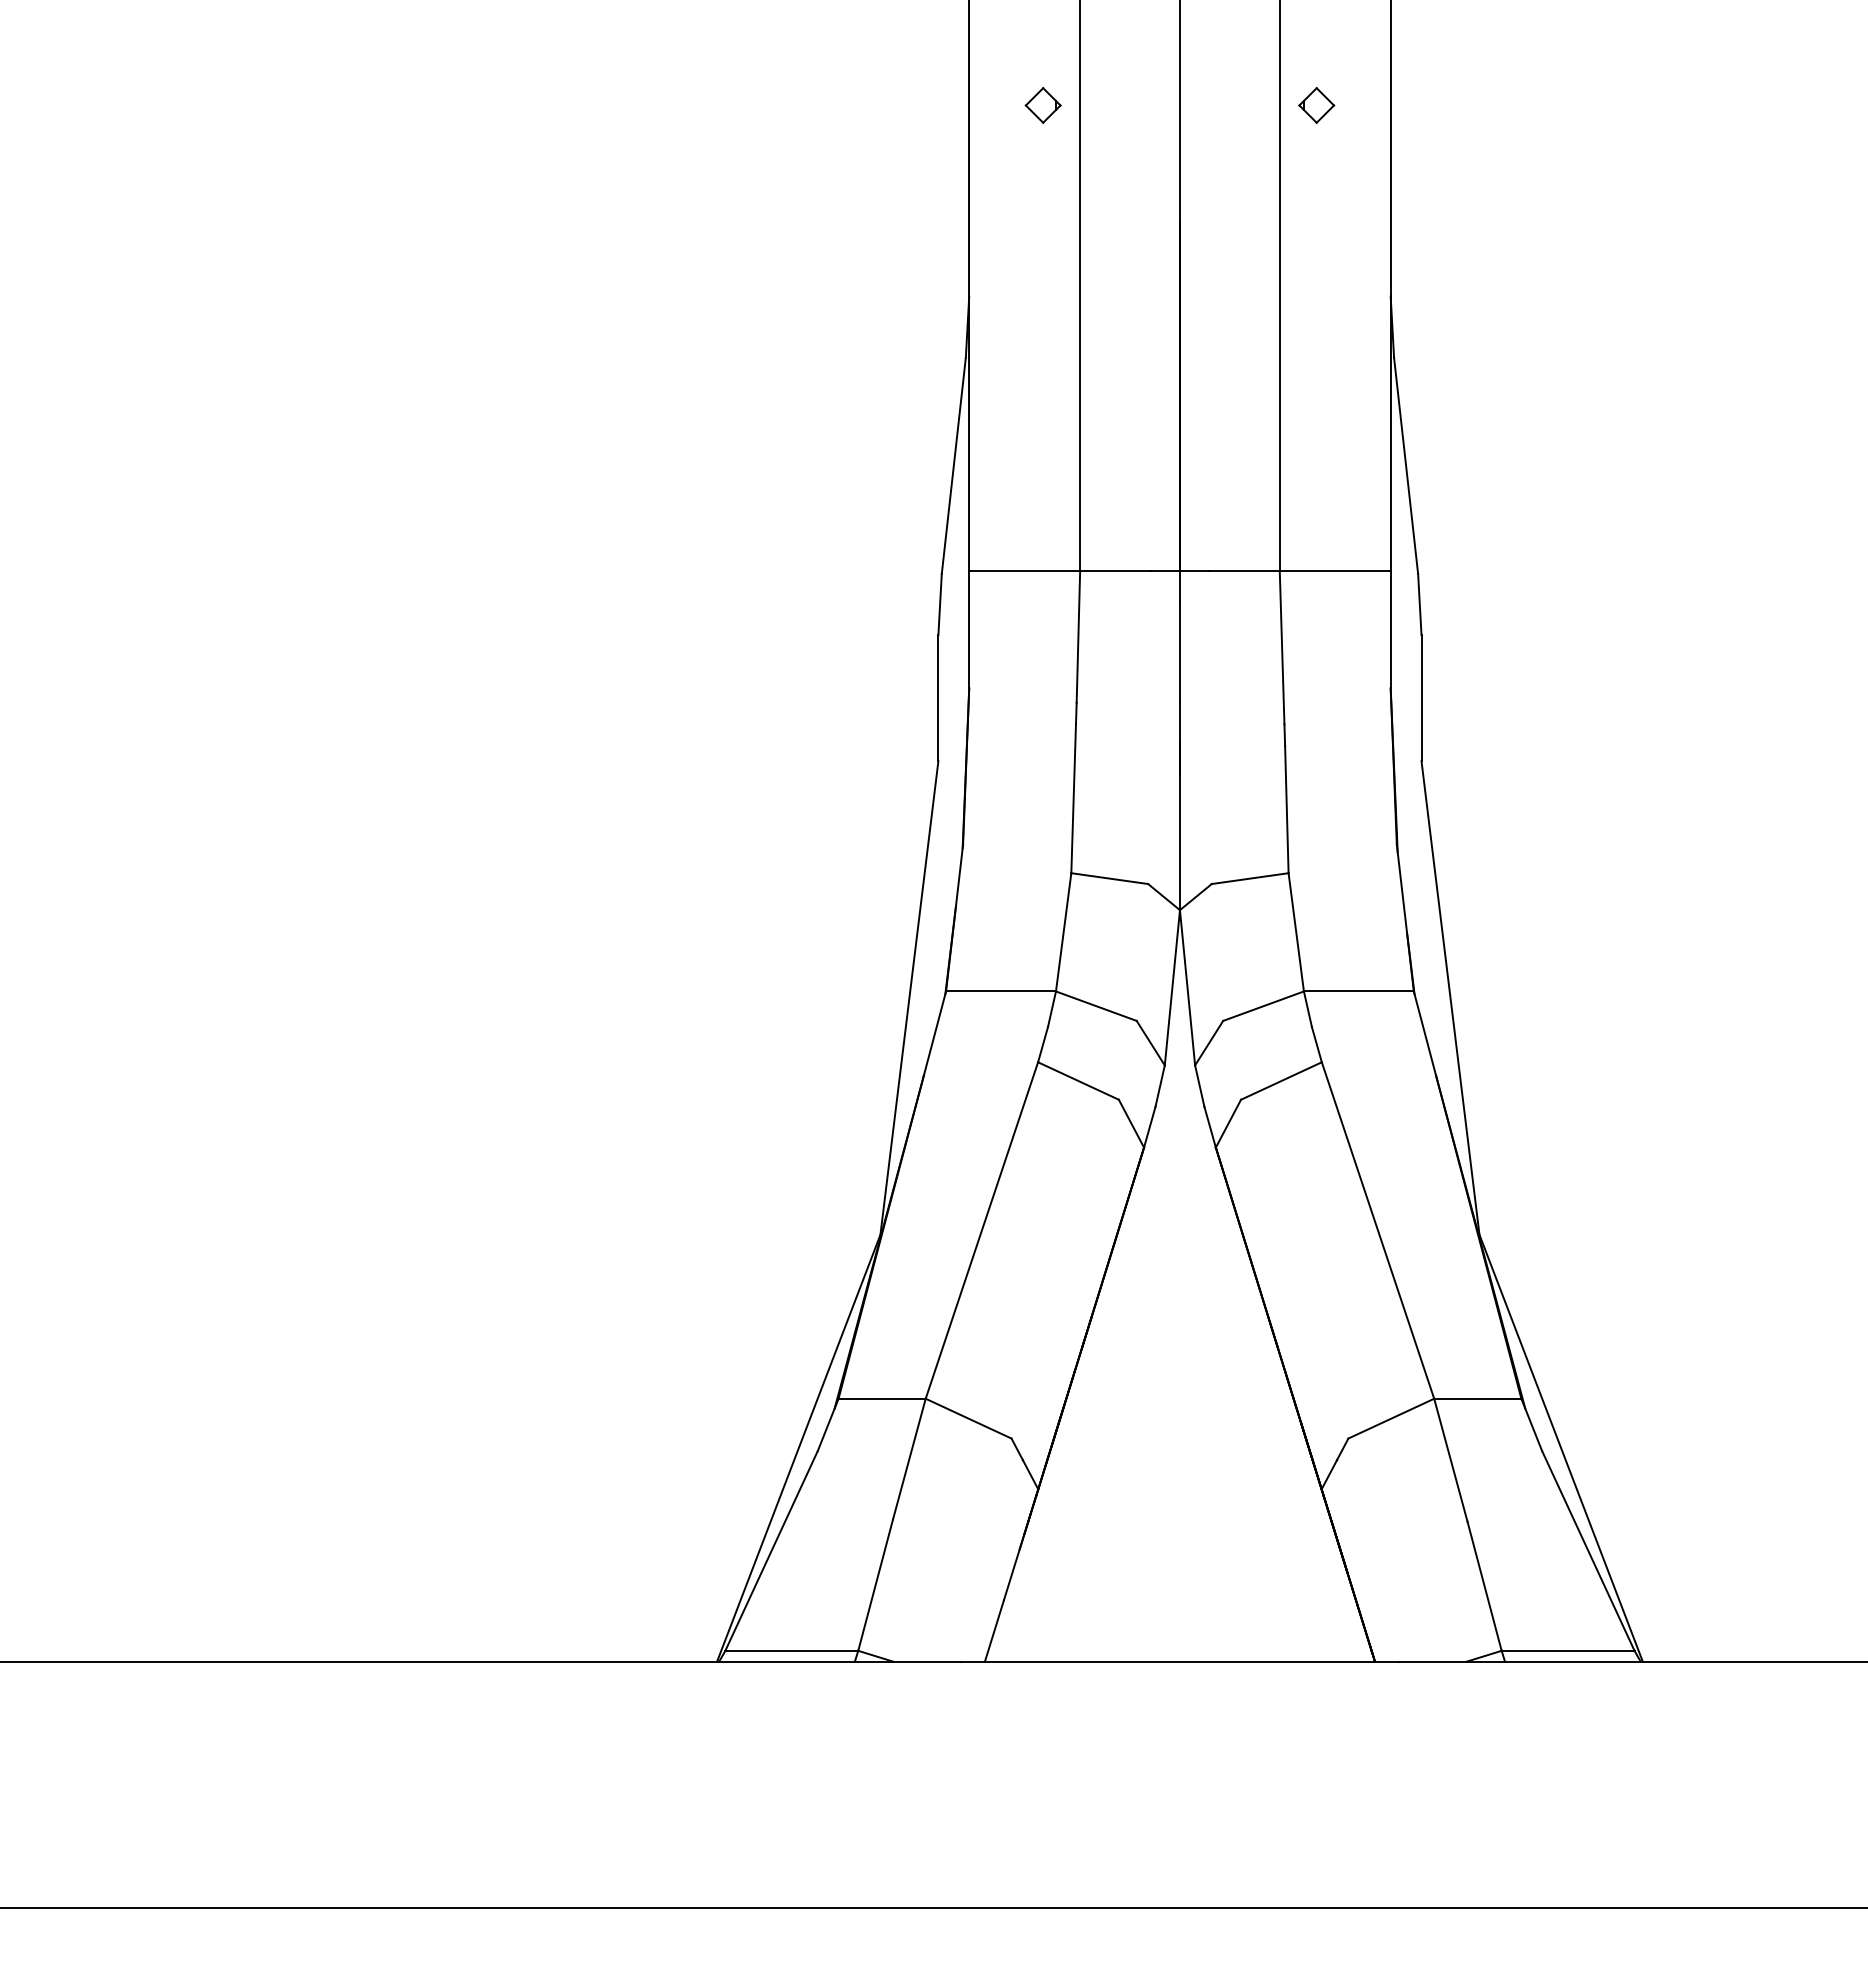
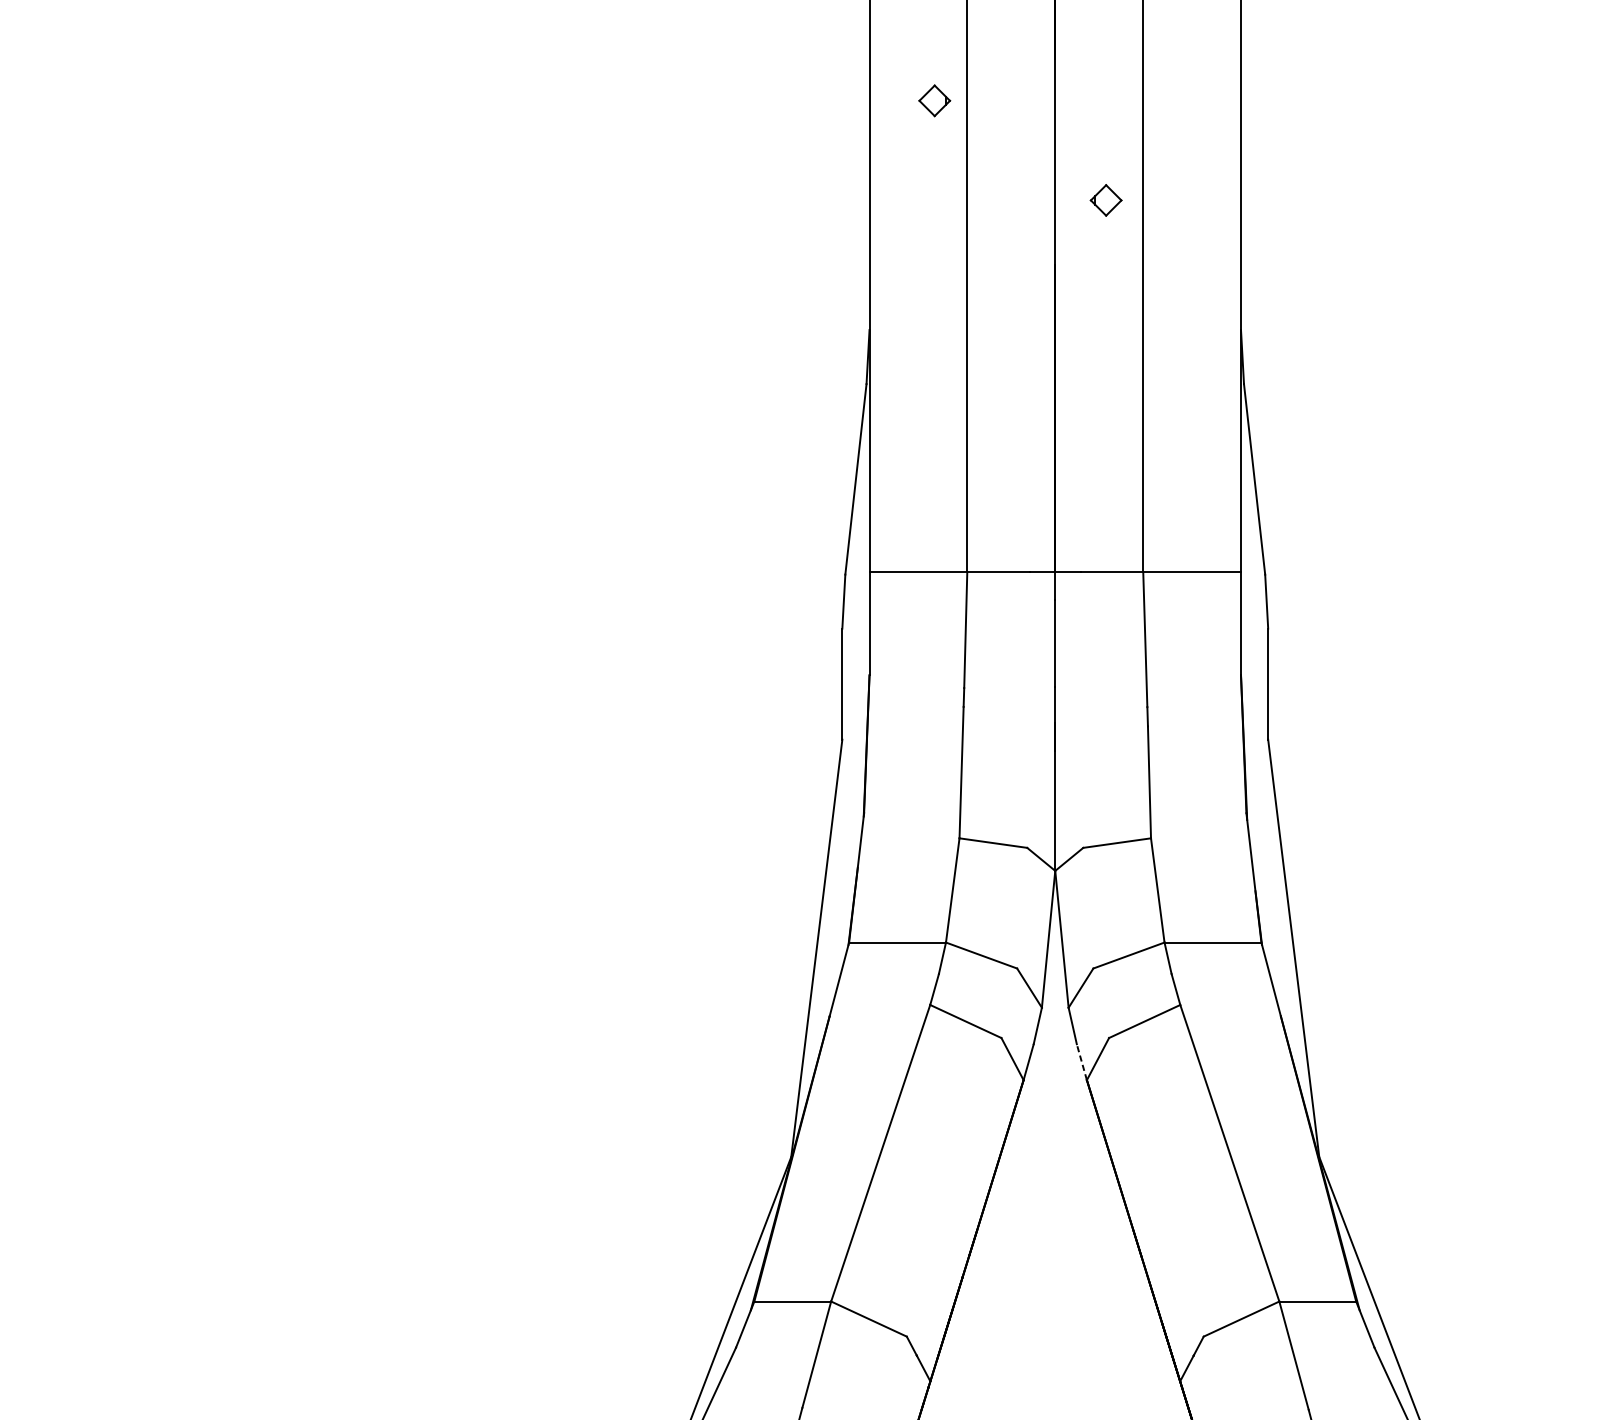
part: (1042, 105) -> (934, 100), moved
part: (1316, 105) -> (1105, 200), moved
line: (1210, 1126) -> (1082, 1061), solid -> dashed

